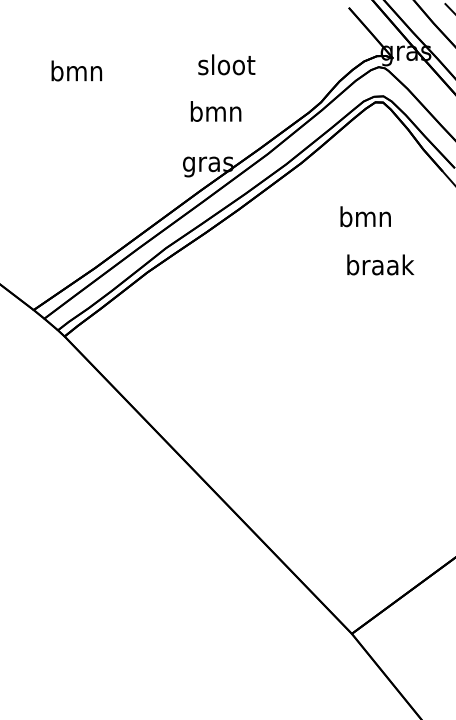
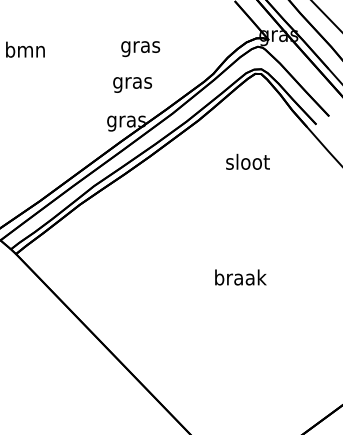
text: (226, 67) -> (140, 47), sloot -> gras
text: (215, 114) -> (132, 83), bmn -> gras
text: (365, 216) -> (247, 161), bmn -> sloot
text: (380, 264) -> (240, 277), moved

